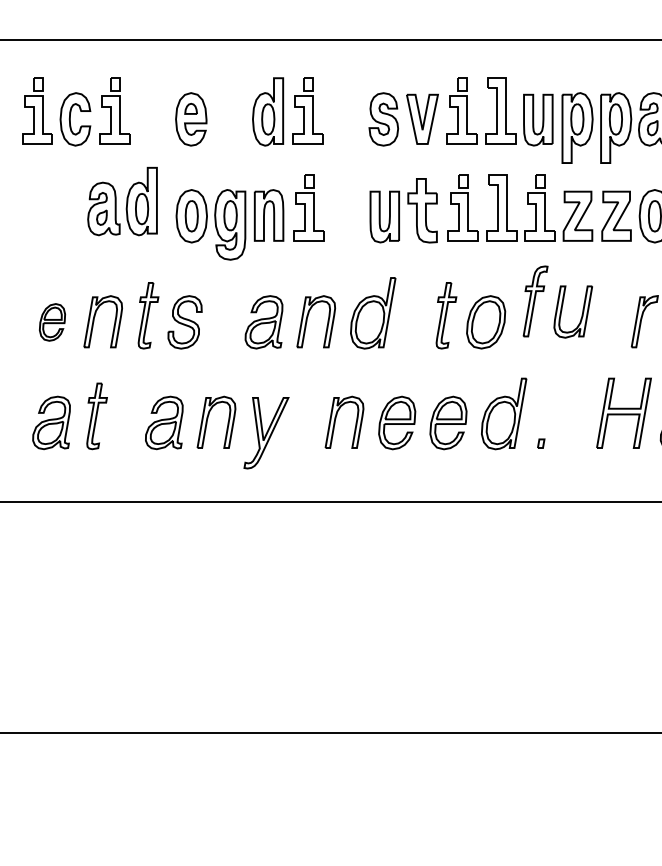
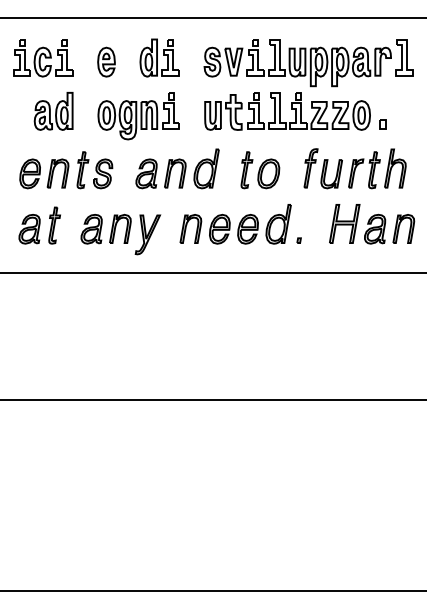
part: (122, 201) -> (53, 111), moved
part: (556, 301) -> (322, 168), moved
part: (51, 321) -> (29, 173), size x1.43

